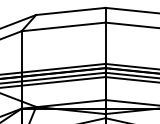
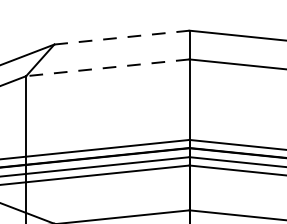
line: (70, 11) -> (121, 37), solid -> dashed
line: (63, 26) -> (107, 66), solid -> dashed

